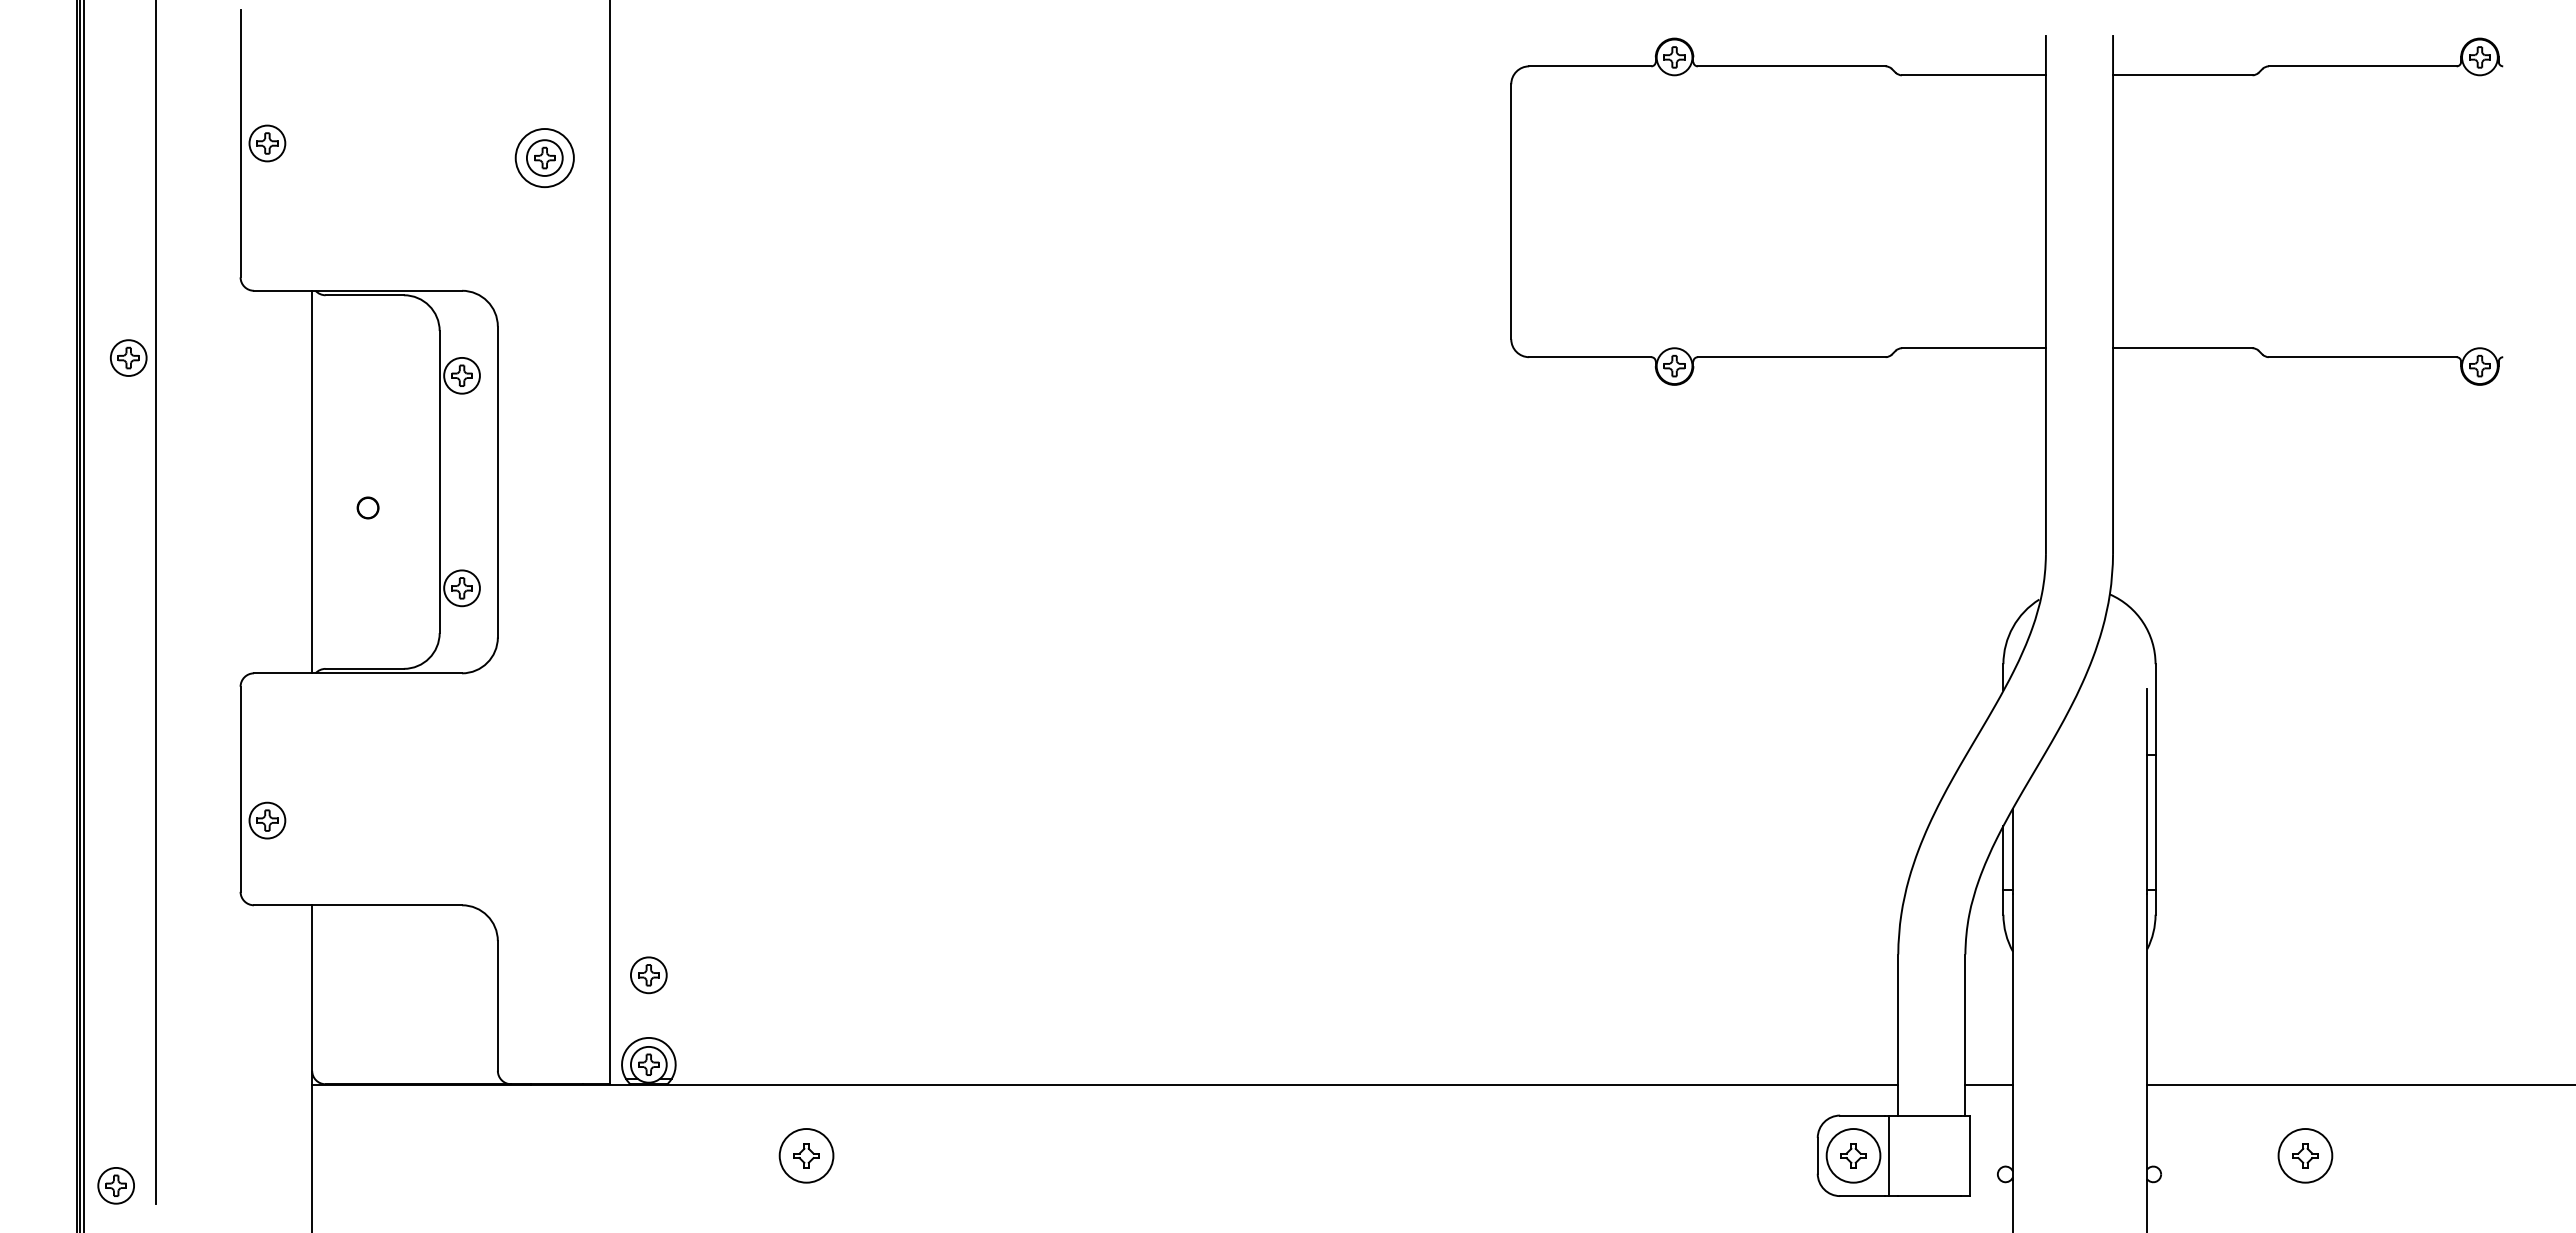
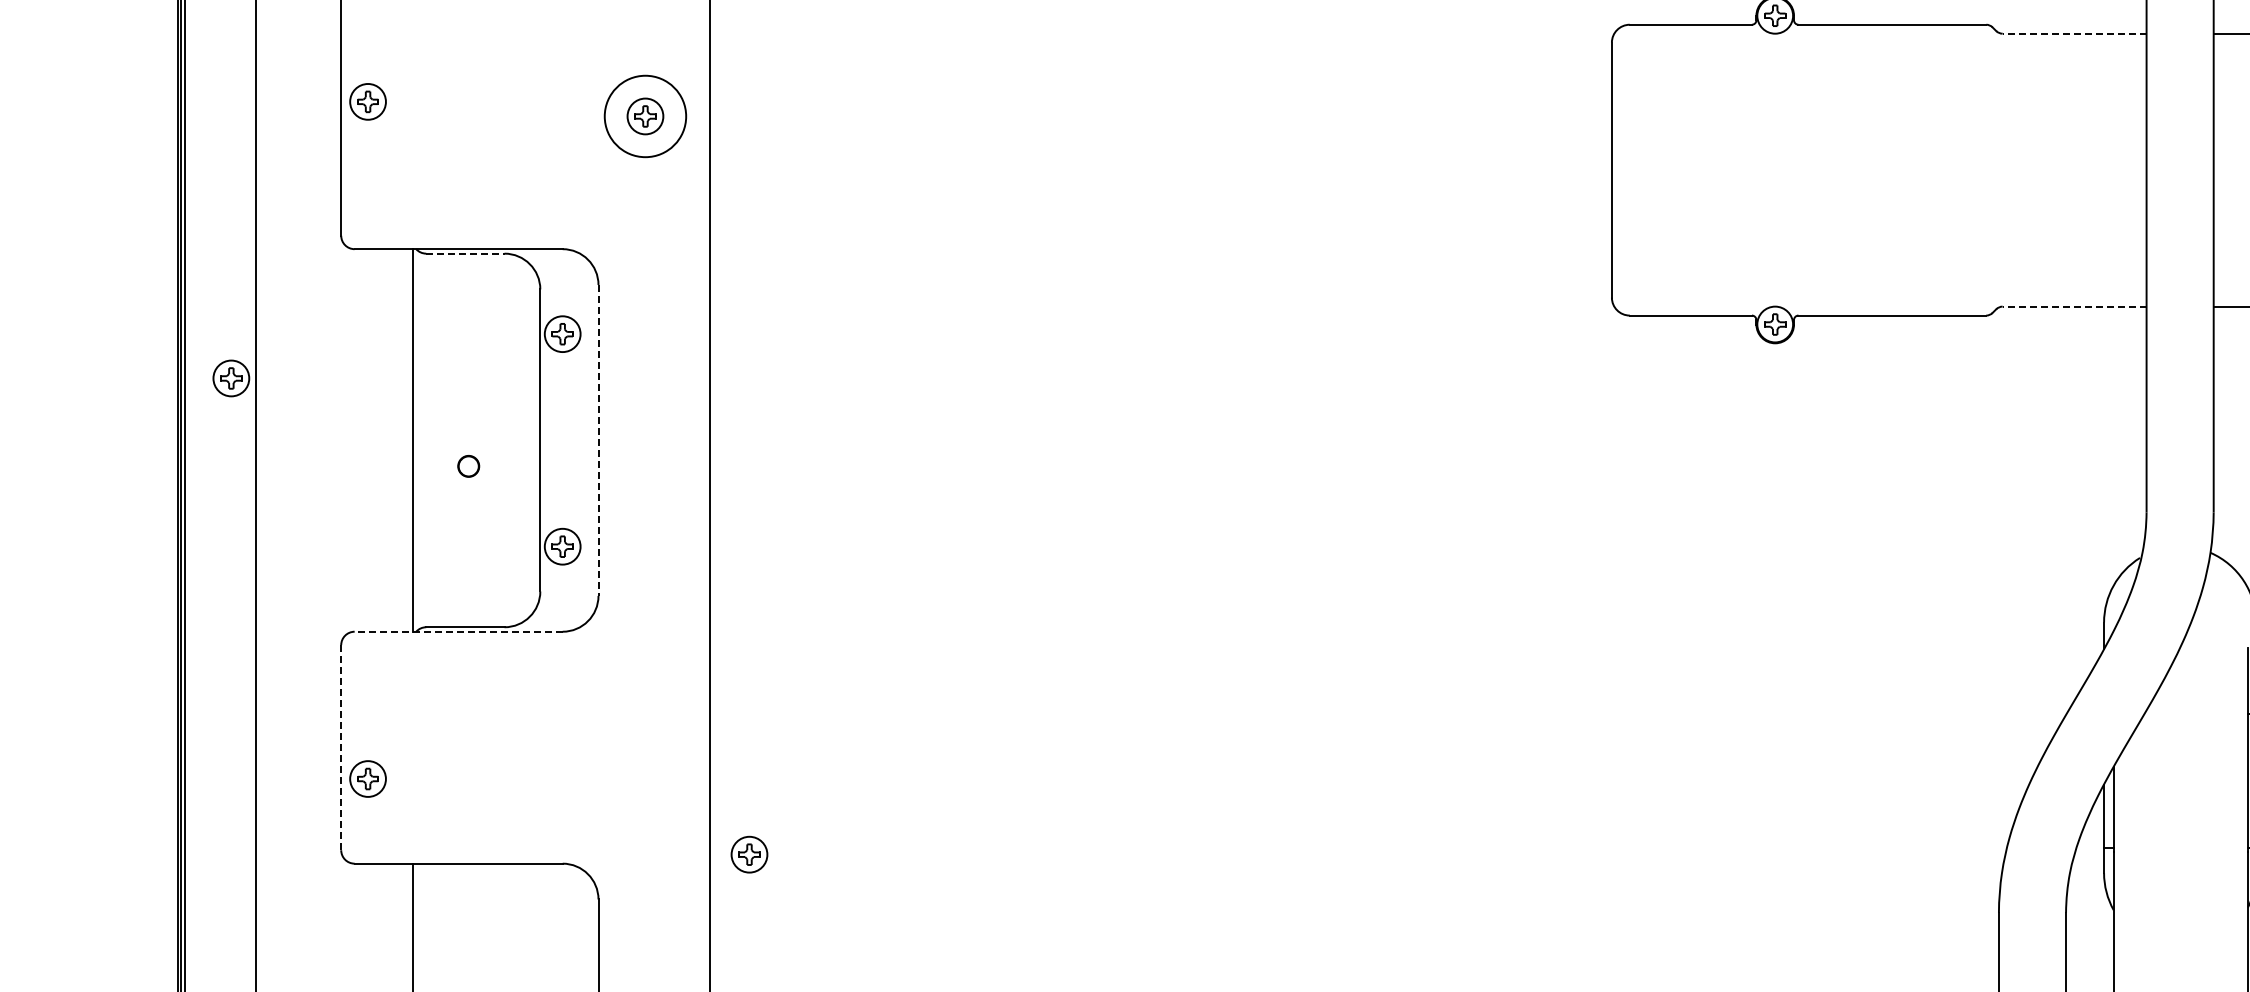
line: (1973, 75) -> (2074, 33), solid -> dashed
circle: (544, 158) -> (645, 116), size x1.4
line: (365, 295) -> (466, 253), solid -> dashed
line: (1973, 348) -> (2074, 306), solid -> dashed
part: (128, 357) -> (231, 377), moved
line: (497, 482) -> (598, 440), solid -> dashed
line: (357, 673) -> (458, 631), solid -> dashed
line: (240, 789) -> (341, 747), solid -> dashed
part: (648, 975) -> (749, 854), moved

